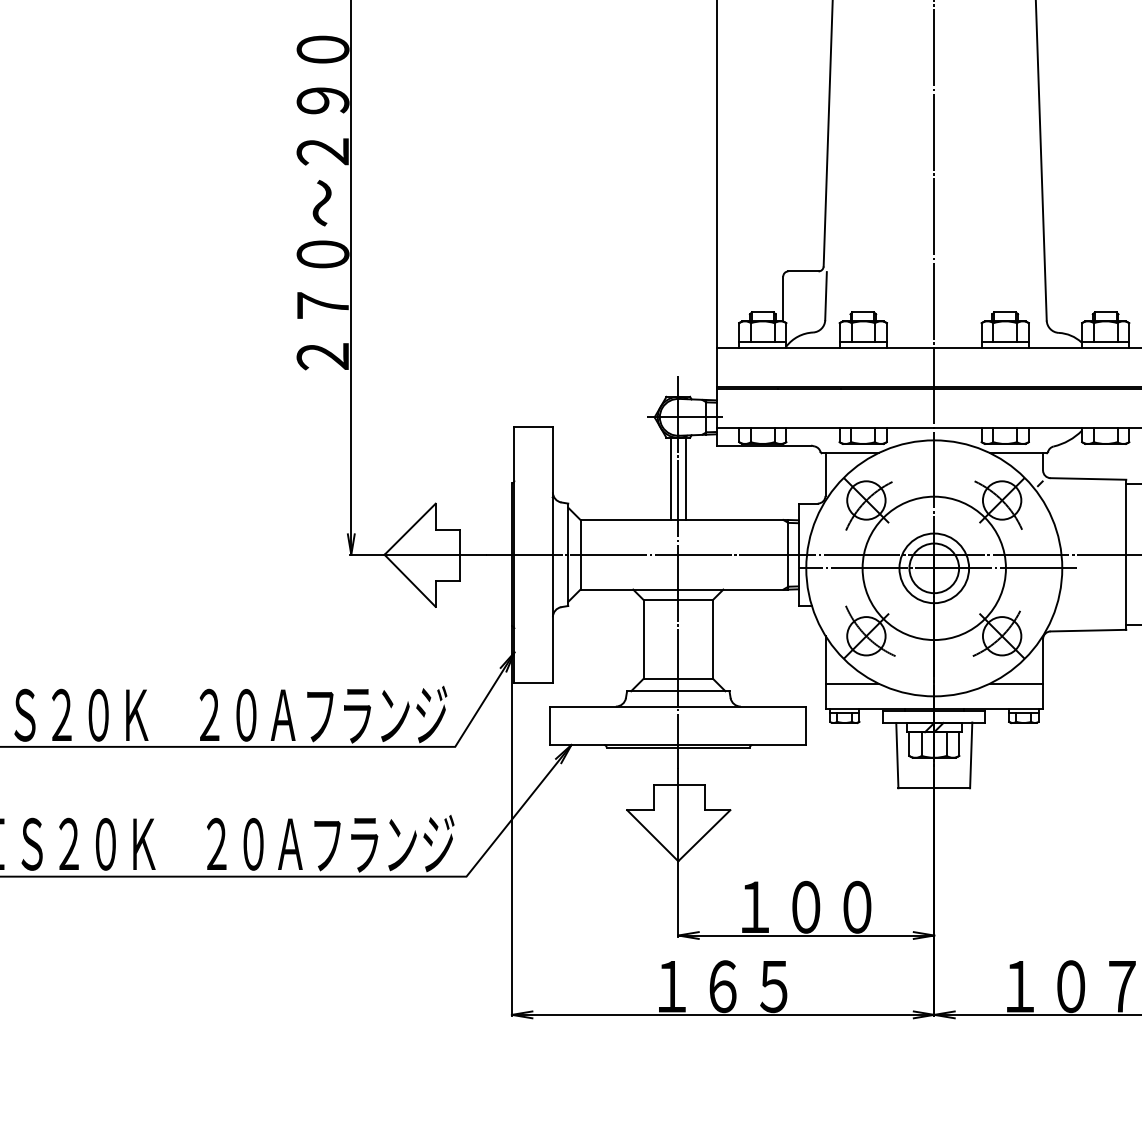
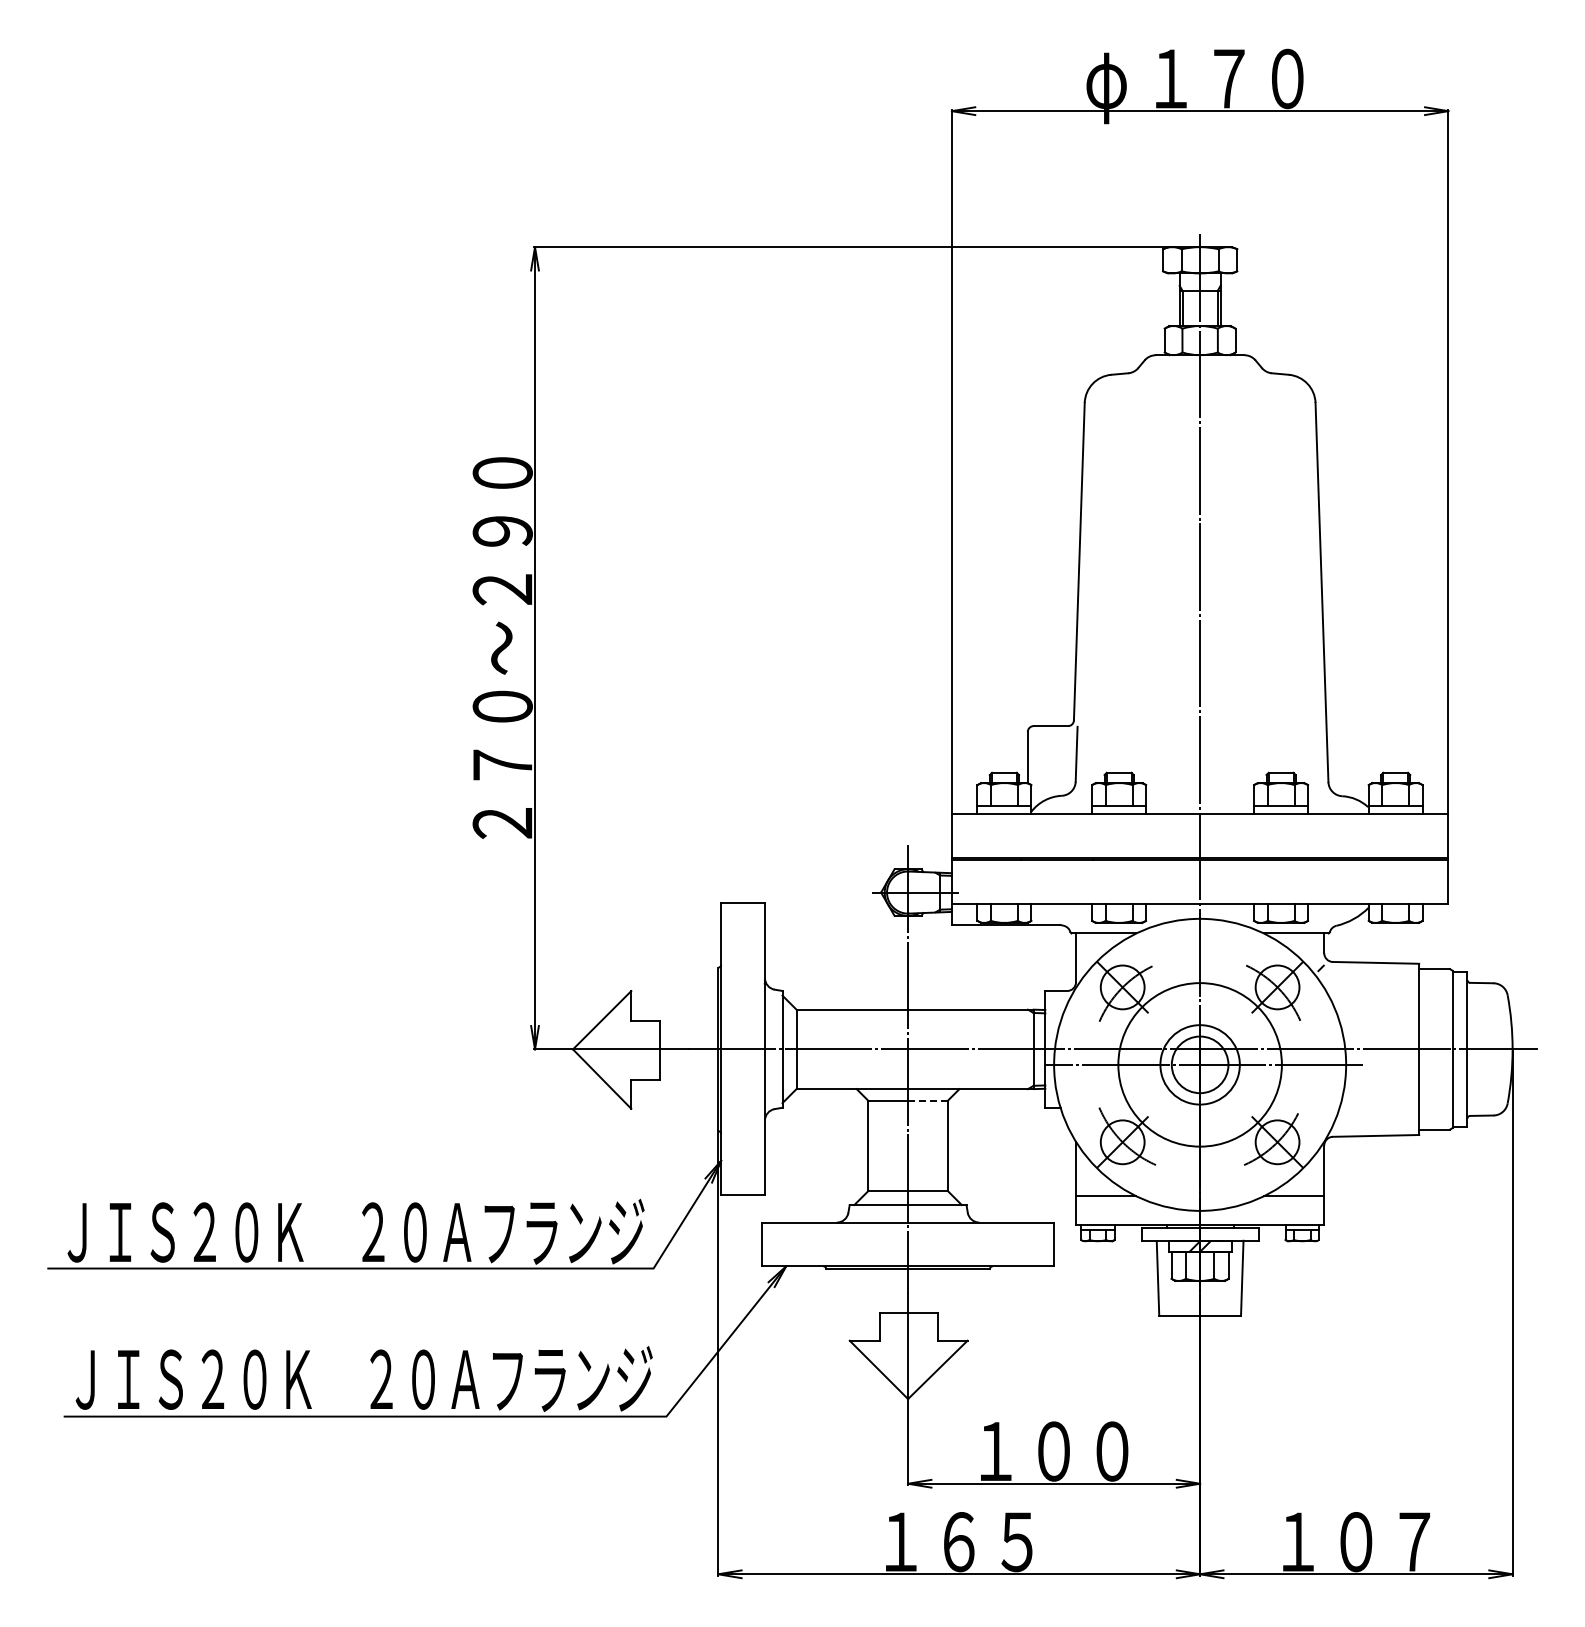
line: (670, 478) -> (899, 962), removed
line: (685, 478) -> (916, 962), removed
line: (695, 599) -> (927, 1100), solid -> dashed

